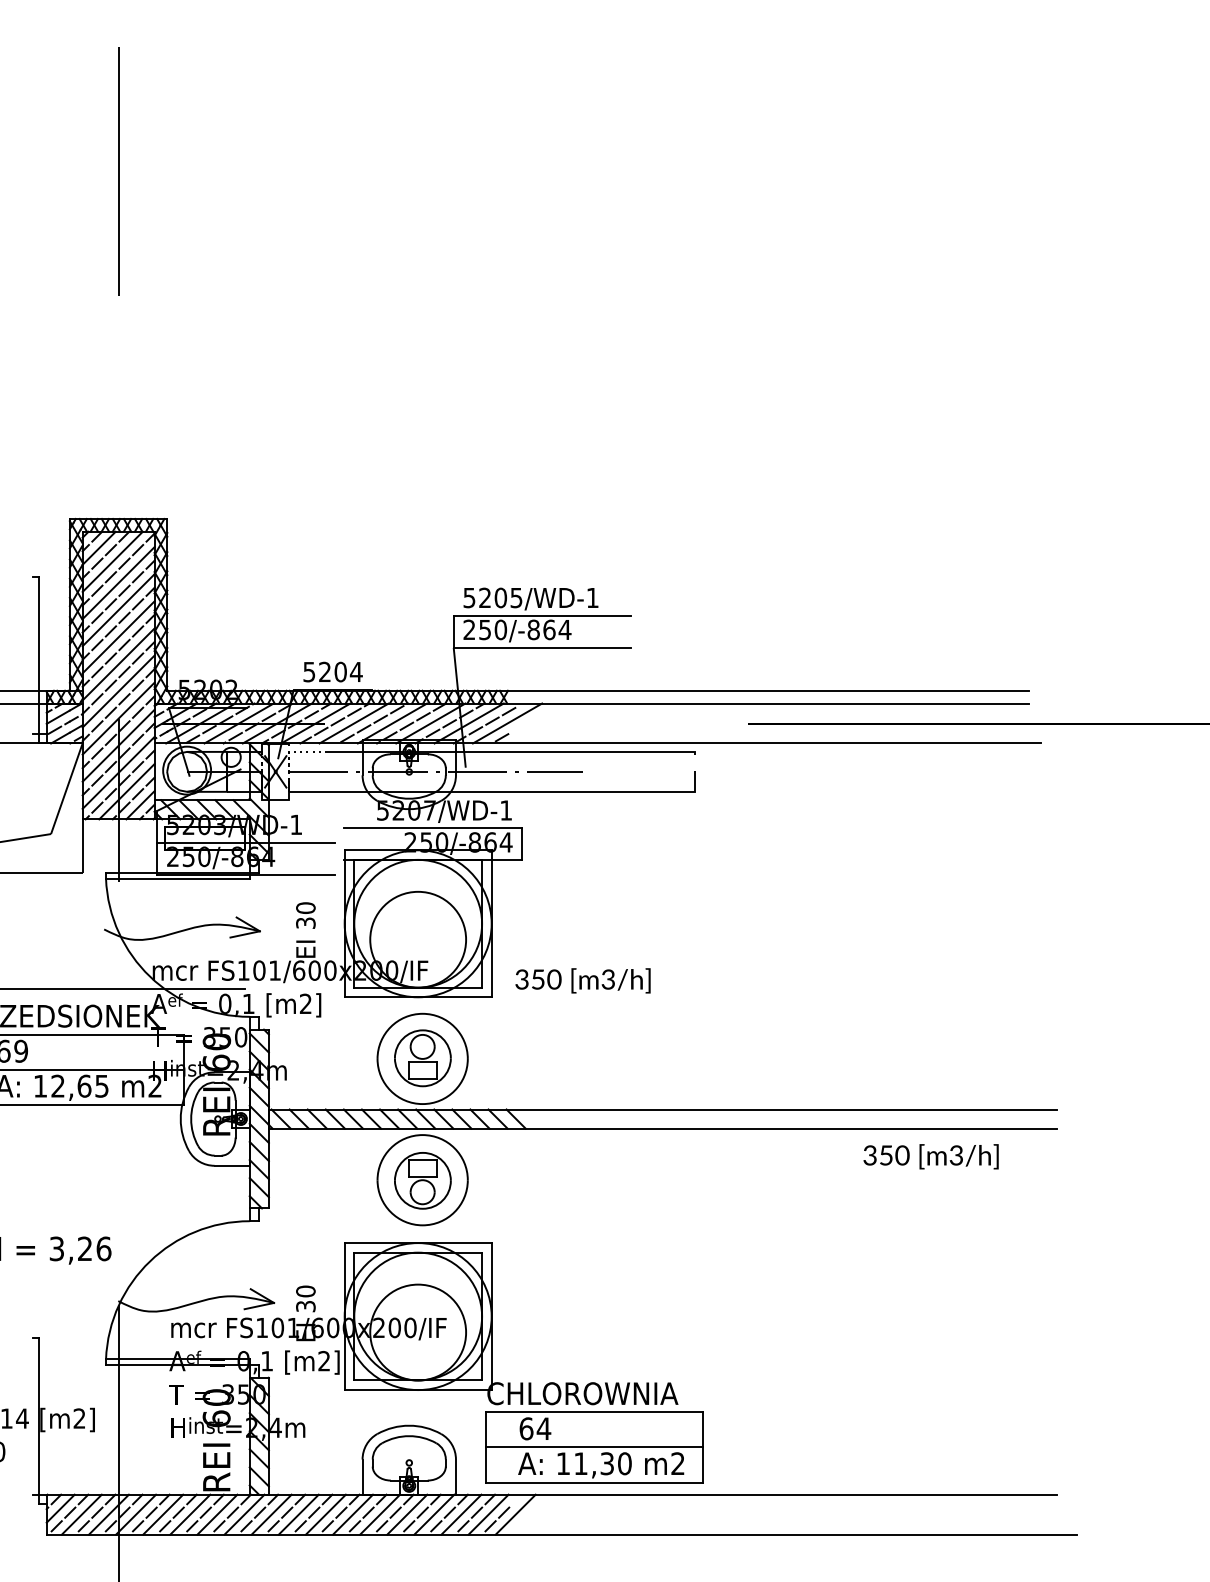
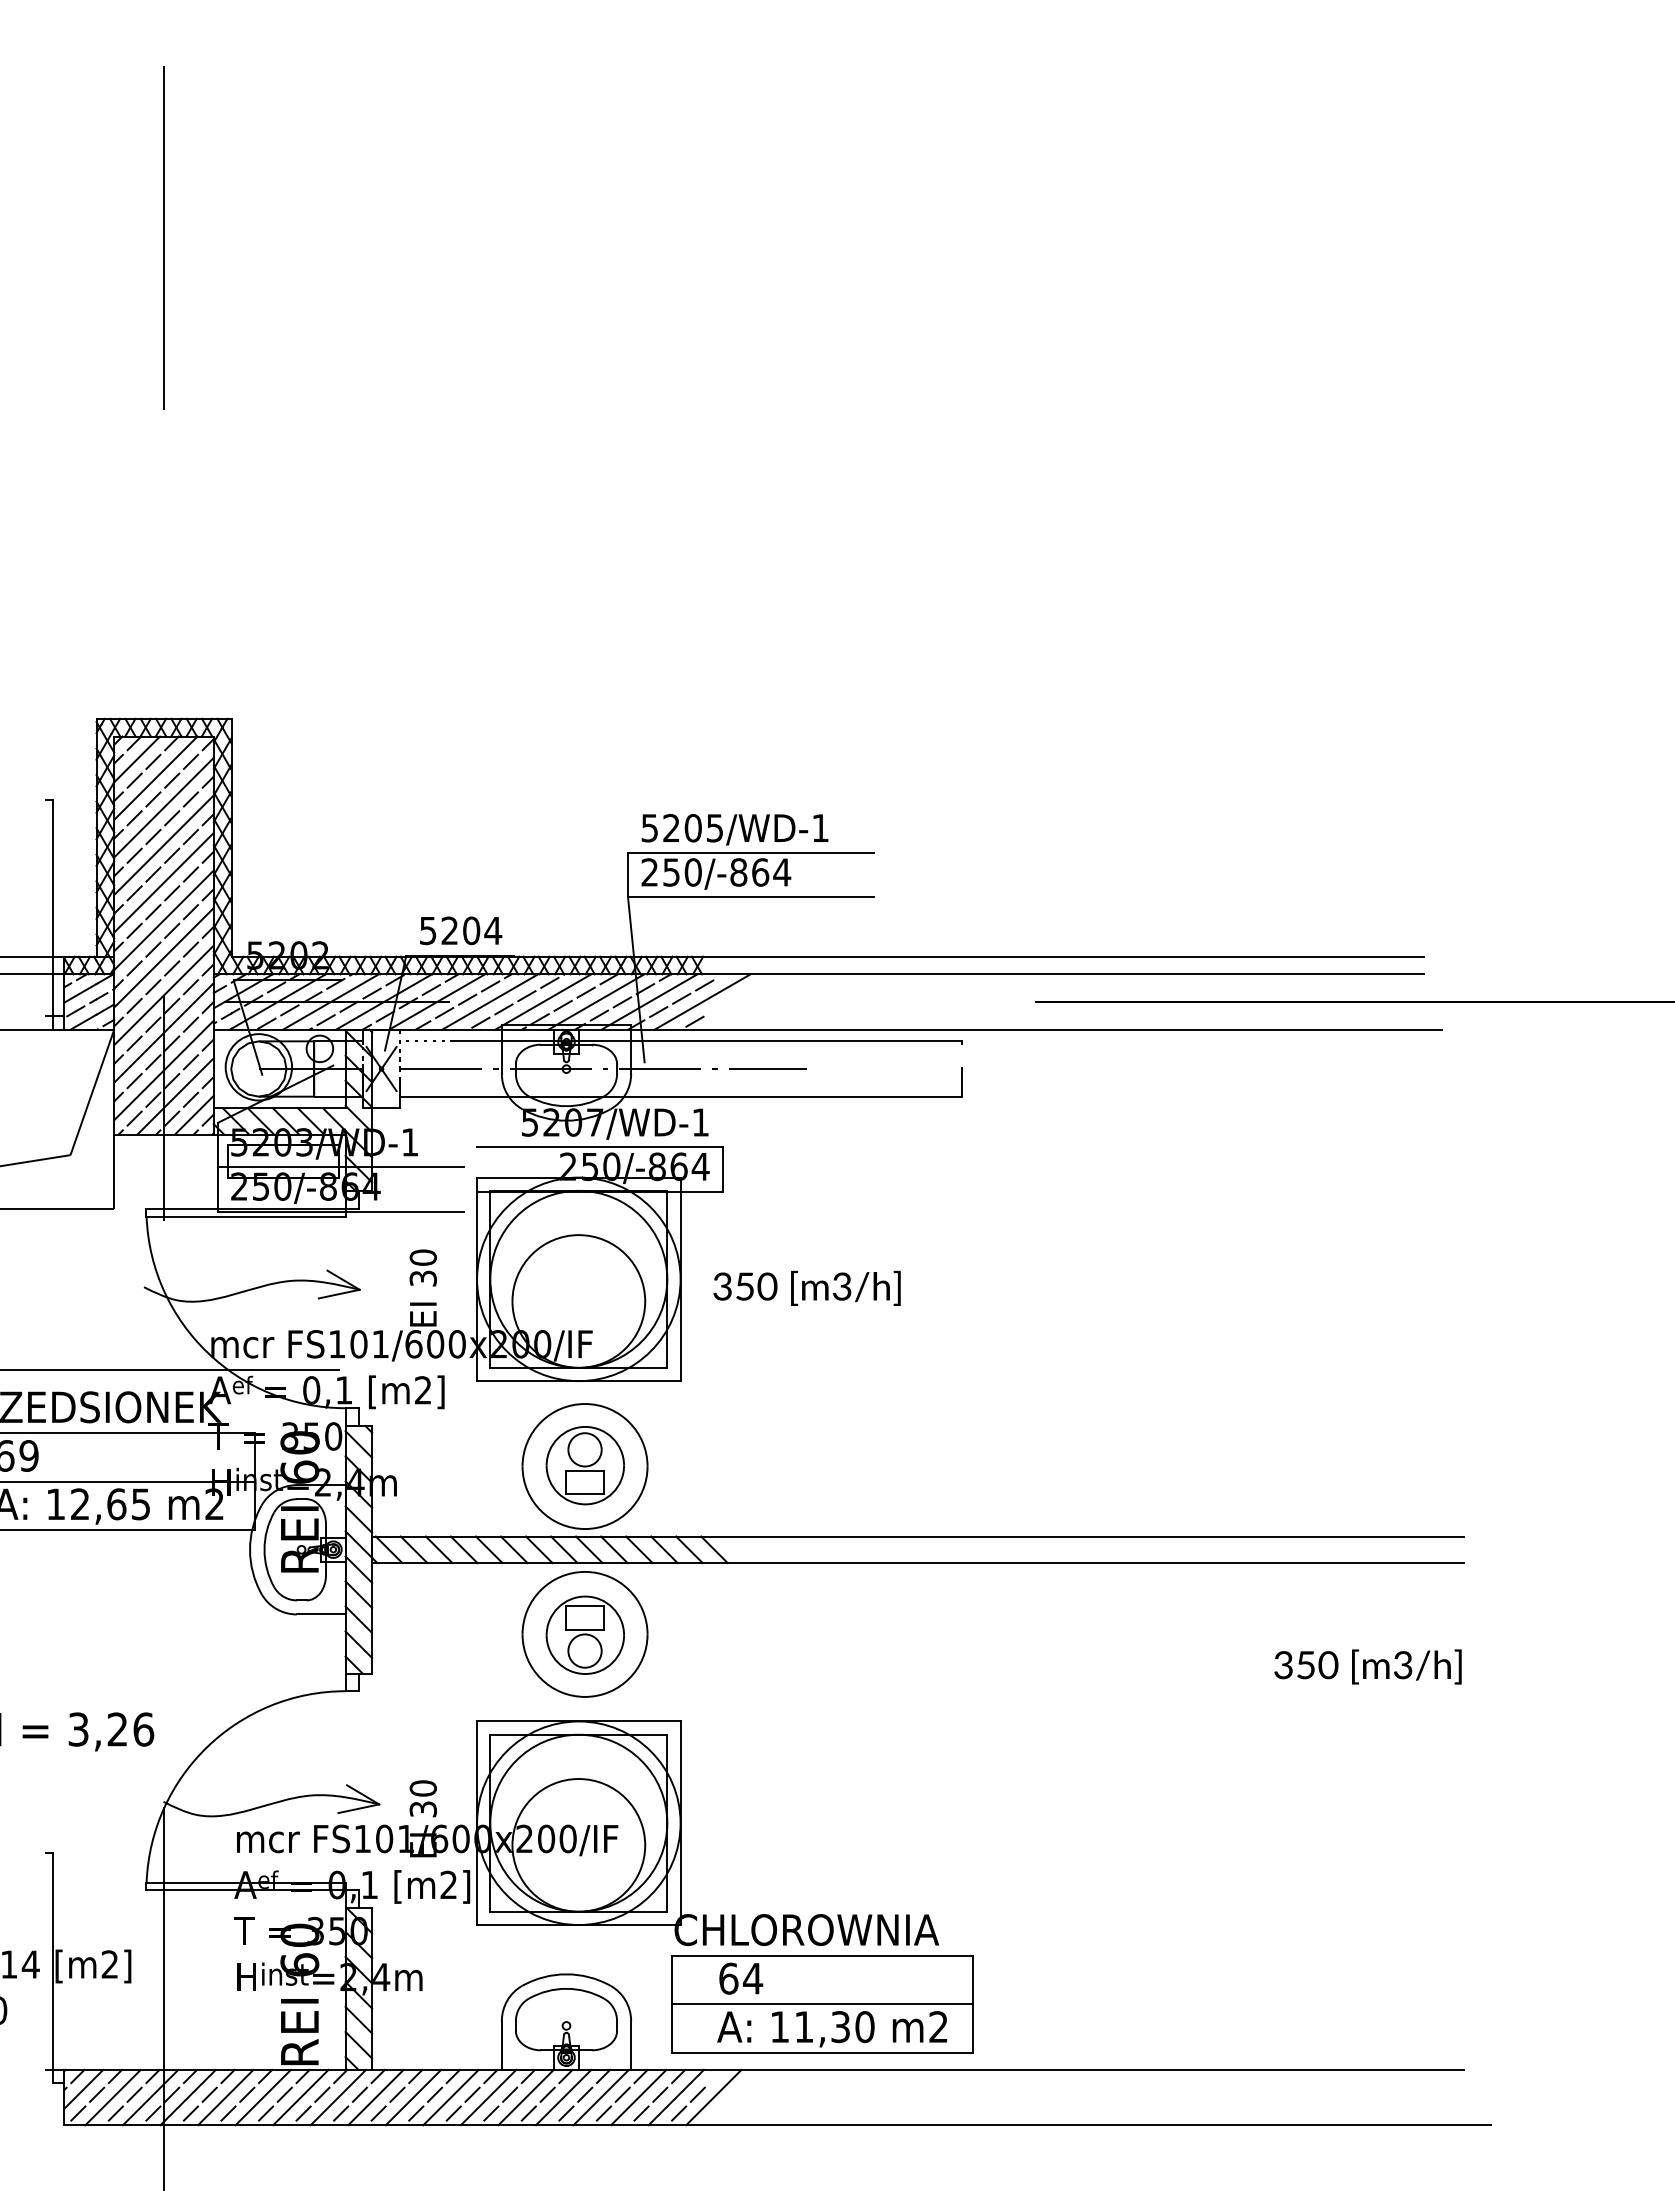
text: (582, 980) -> (806, 1287), moved
text: (930, 1156) -> (1367, 1666), moved

